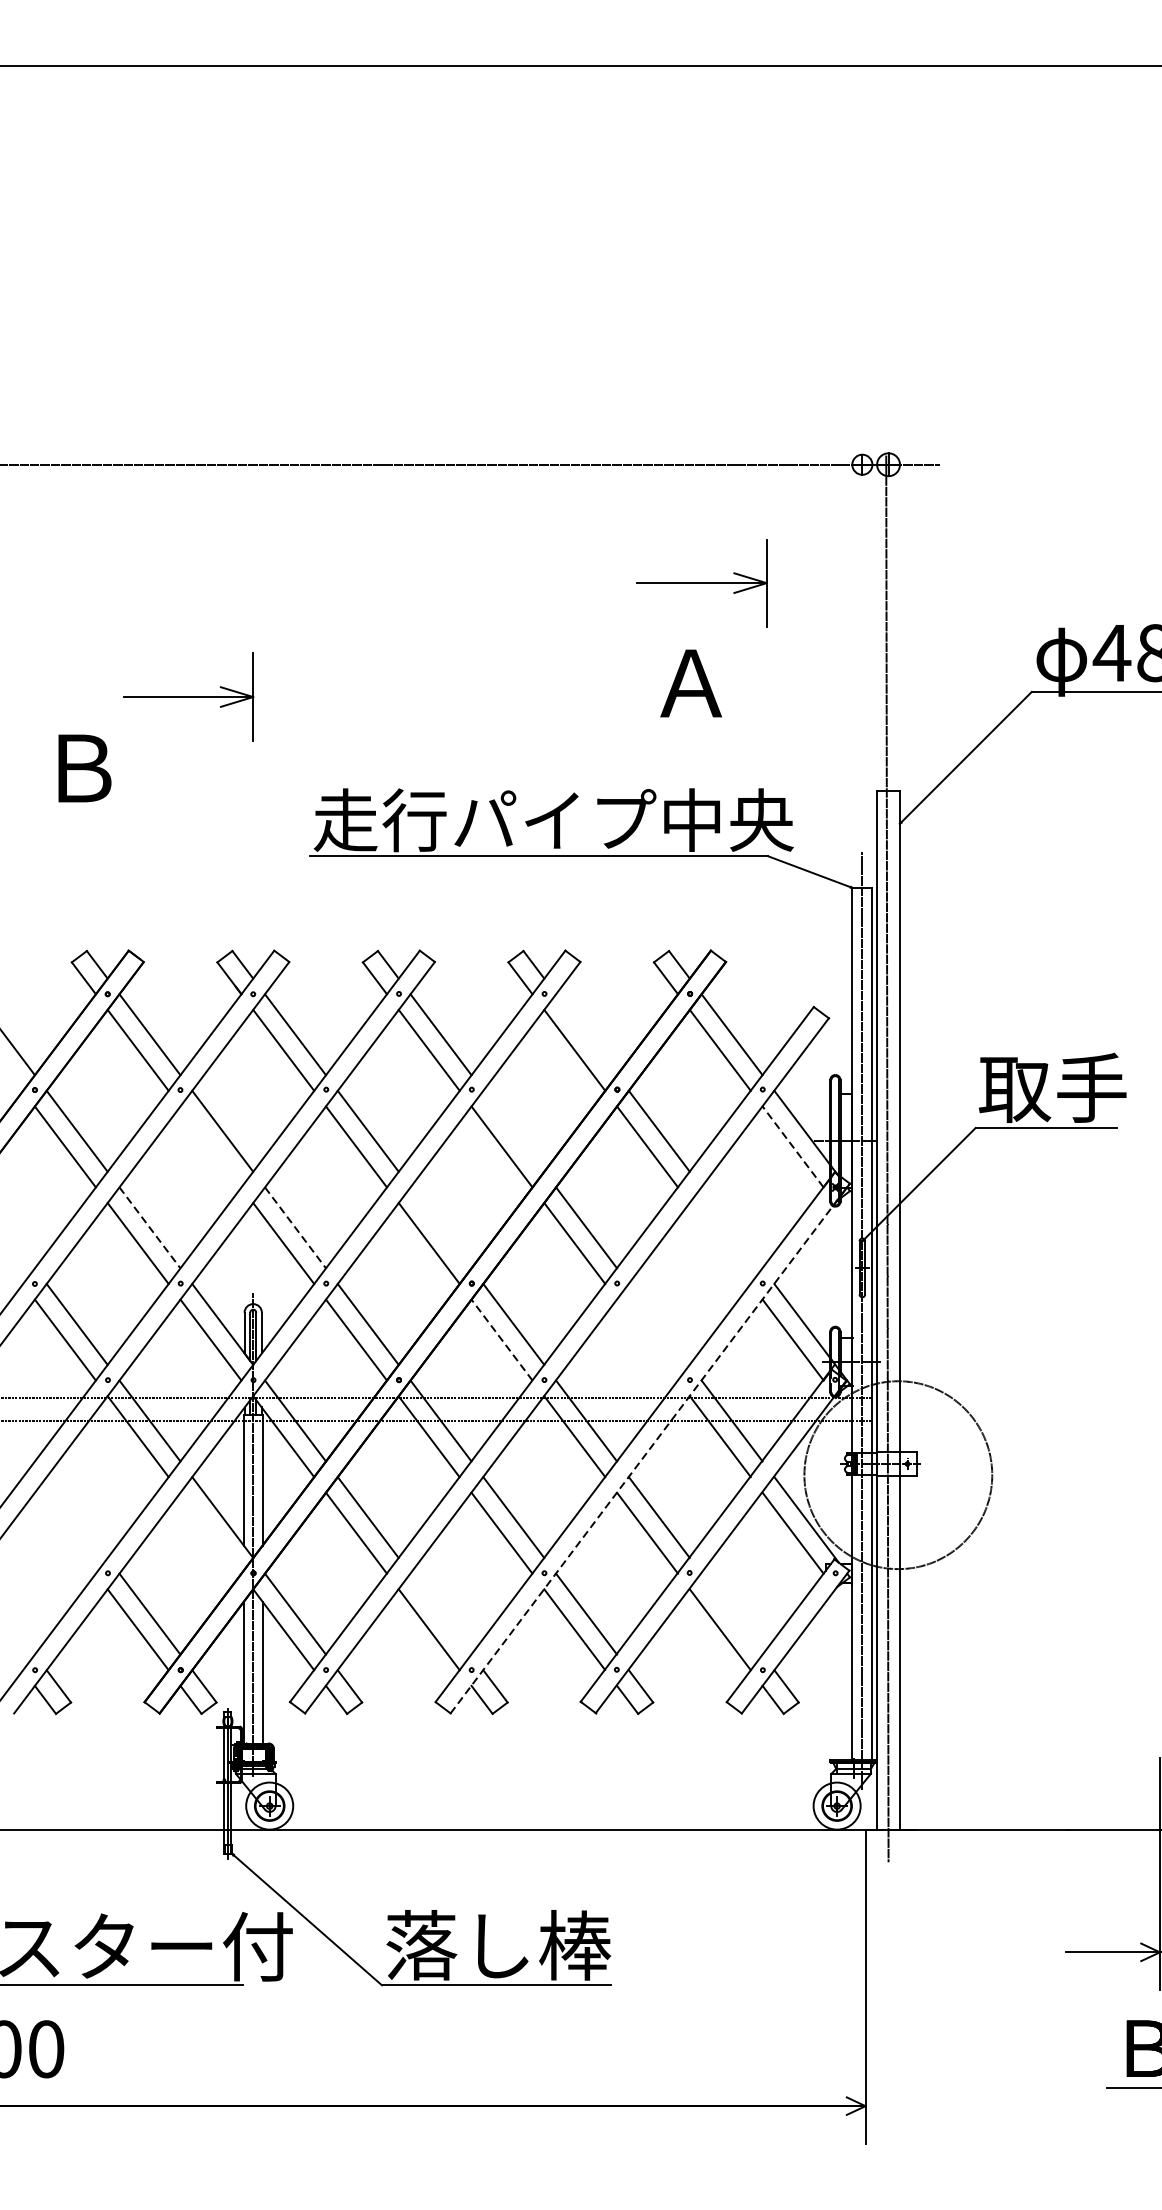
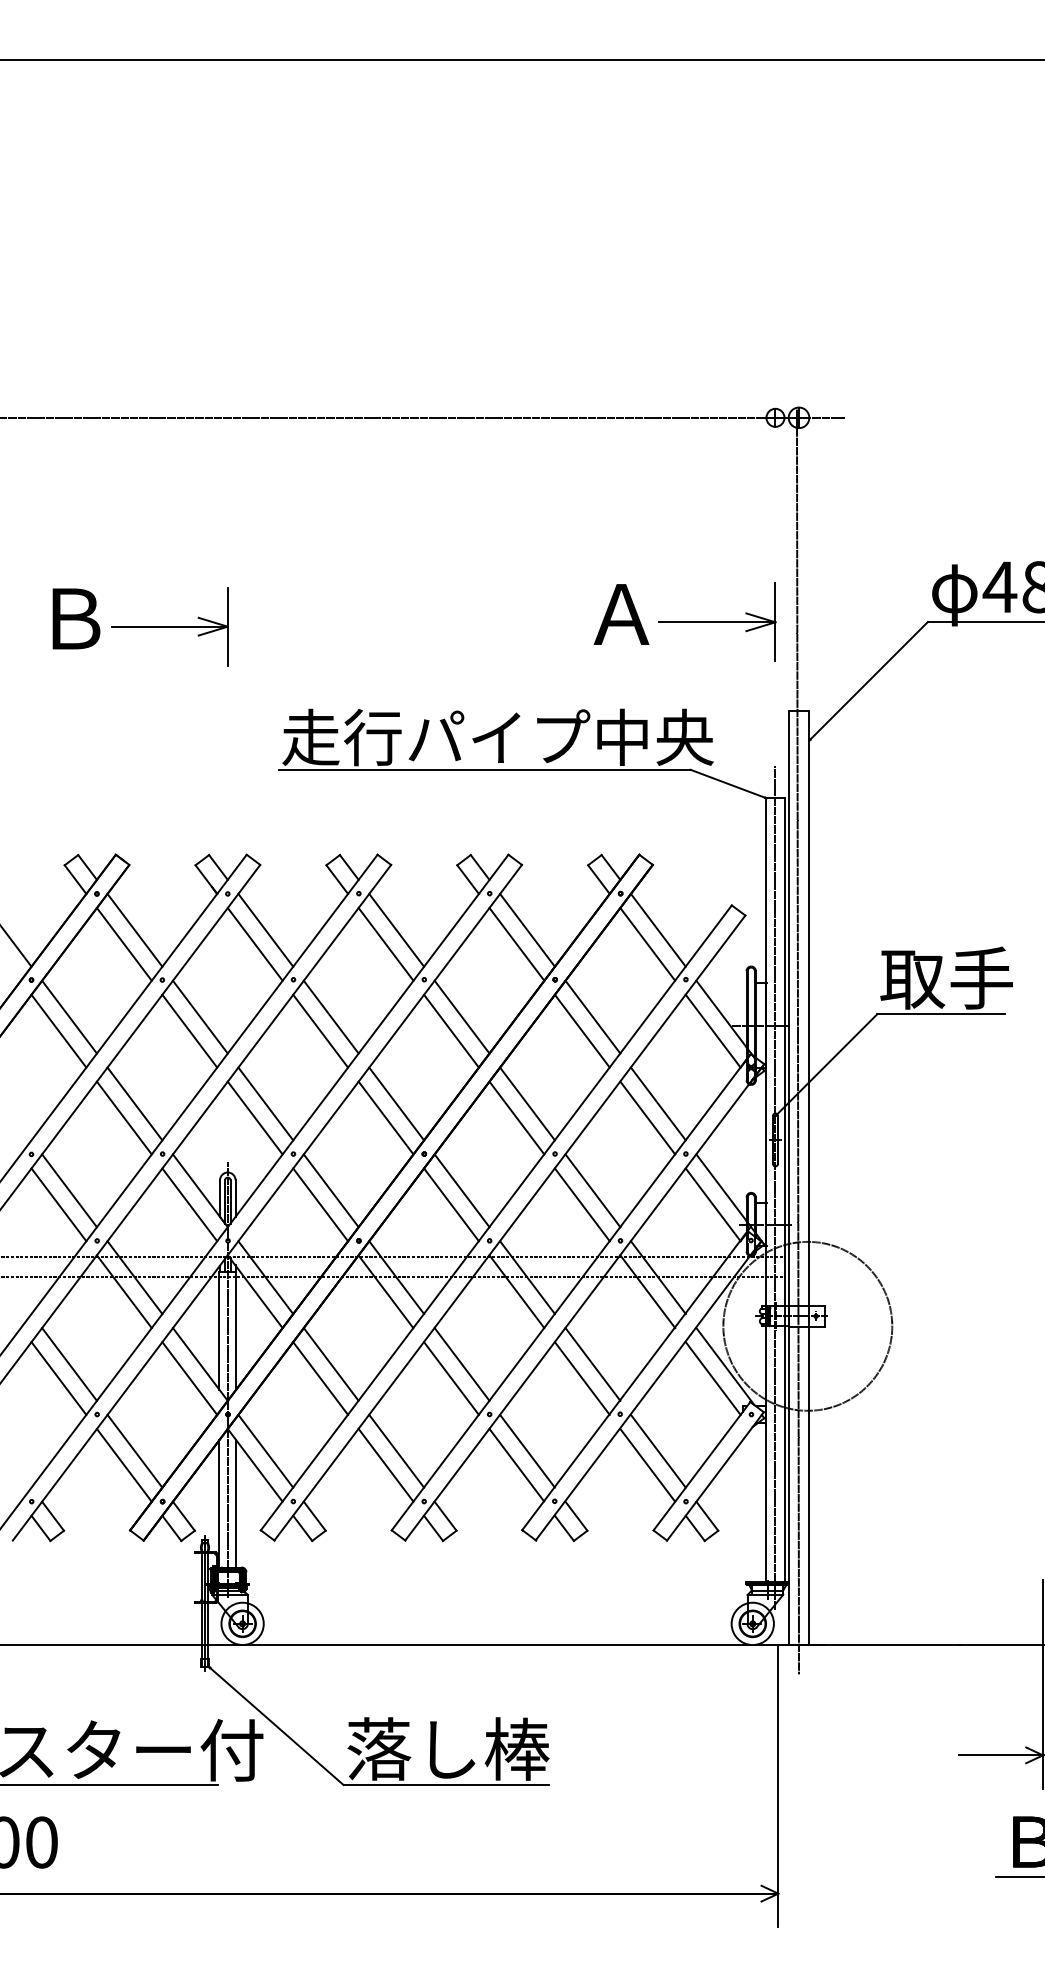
part: (702, 582) -> (717, 621), moved
text: (84, 768) -> (76, 618), moved
line: (586, 1033) -> (527, 929), added
line: (513, 1130) -> (461, 1016), added
line: (210, 1146) -> (189, 1030), added
line: (793, 1147) -> (713, 1031), dashed -> solid
line: (149, 1227) -> (134, 1103), dashed -> solid
line: (295, 1227) -> (265, 1103), dashed -> solid
line: (440, 1227) -> (396, 1103), added
line: (731, 1227) -> (657, 1103), added
line: (720, 1242) -> (647, 1117), added
line: (658, 1324) -> (592, 1190), added
line: (502, 1339) -> (451, 1204), dashed -> solid
line: (646, 1339) -> (581, 1204), added
line: (651, 1447) -> (585, 1301), dashed -> solid
line: (77, 1517) -> (69, 1364), added
line: (64, 1533) -> (58, 1378), added
line: (210, 1533) -> (189, 1378), added
line: (440, 1613) -> (396, 1450), added
line: (731, 1613) -> (657, 1450), added

